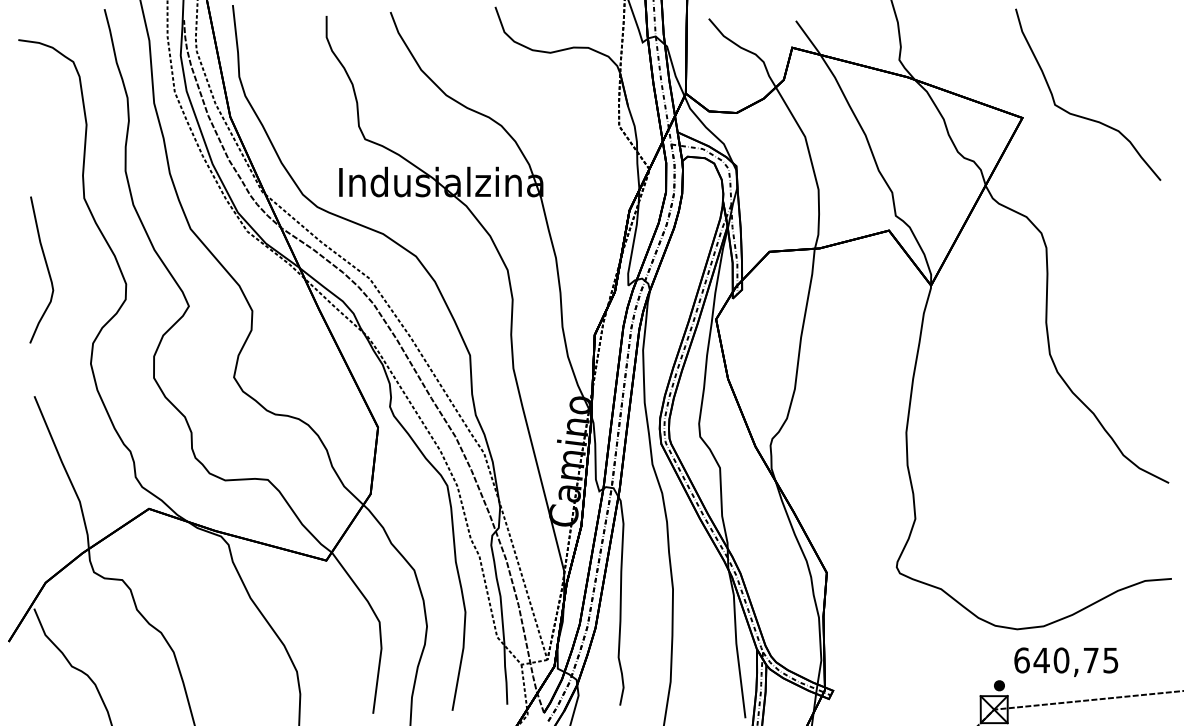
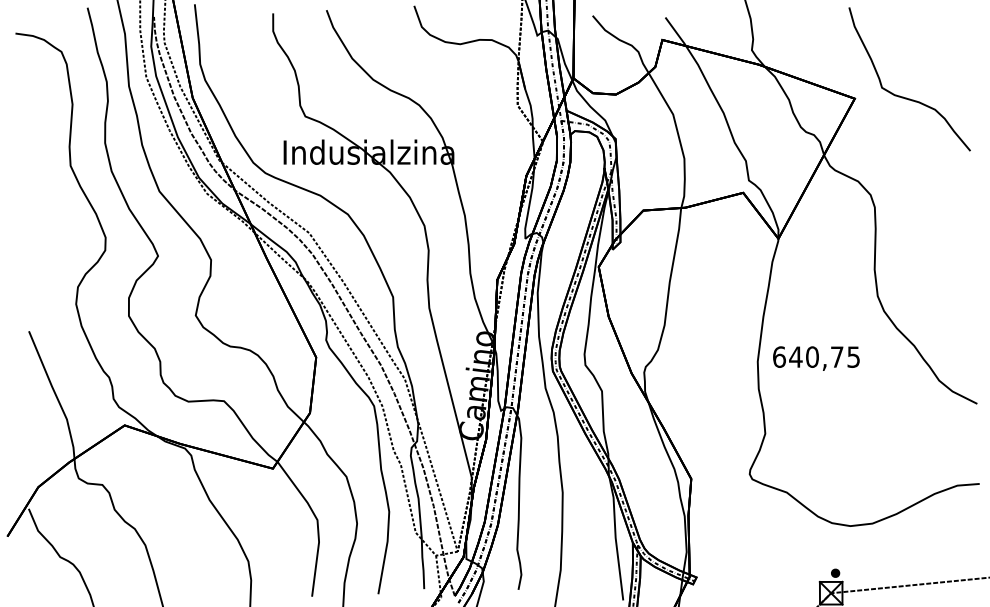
curve: (45, 267) -> (38, 223), removed
text: (1066, 662) -> (816, 358), moved

